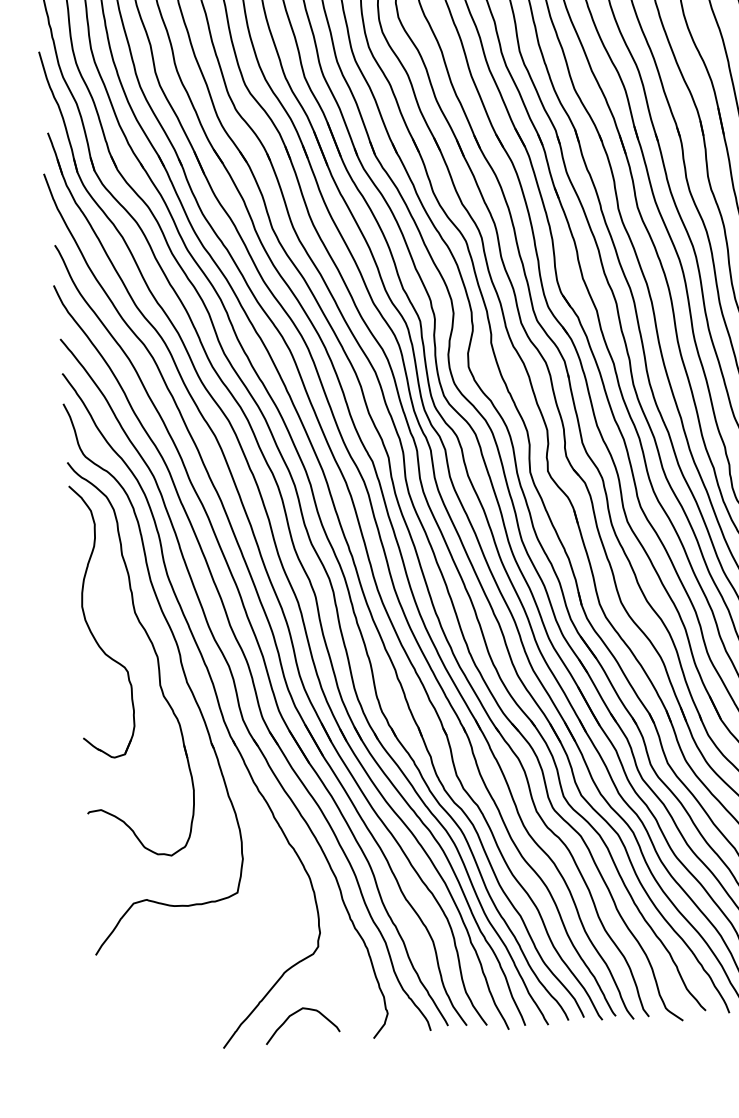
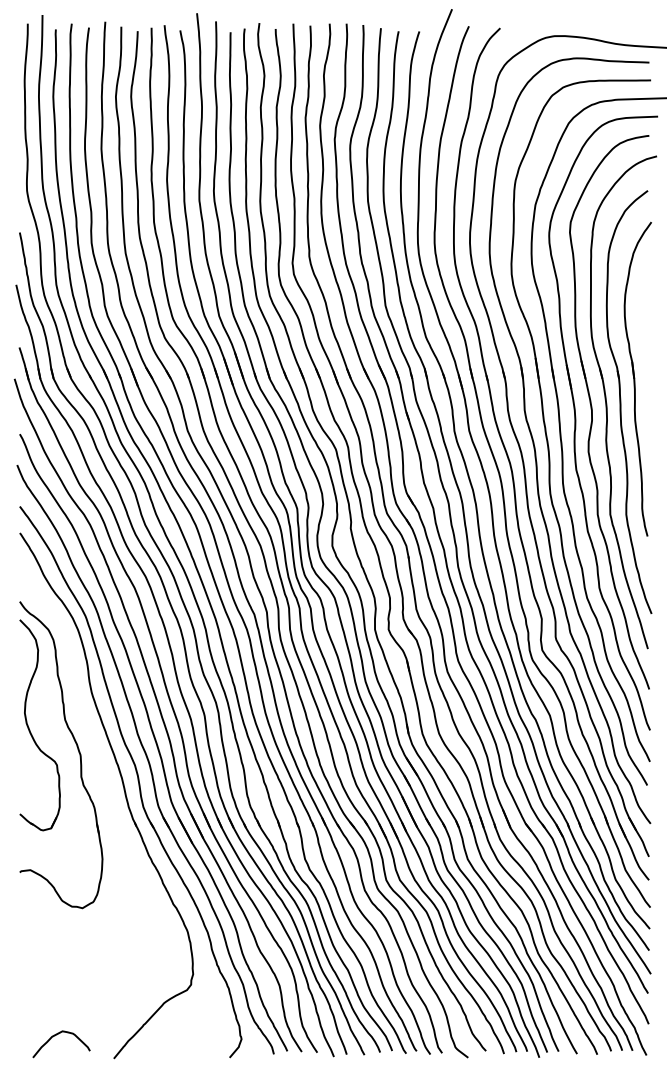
part: (181, 670) -> (98, 766), removed
curve: (294, 1015) -> (55, 1036), moved

